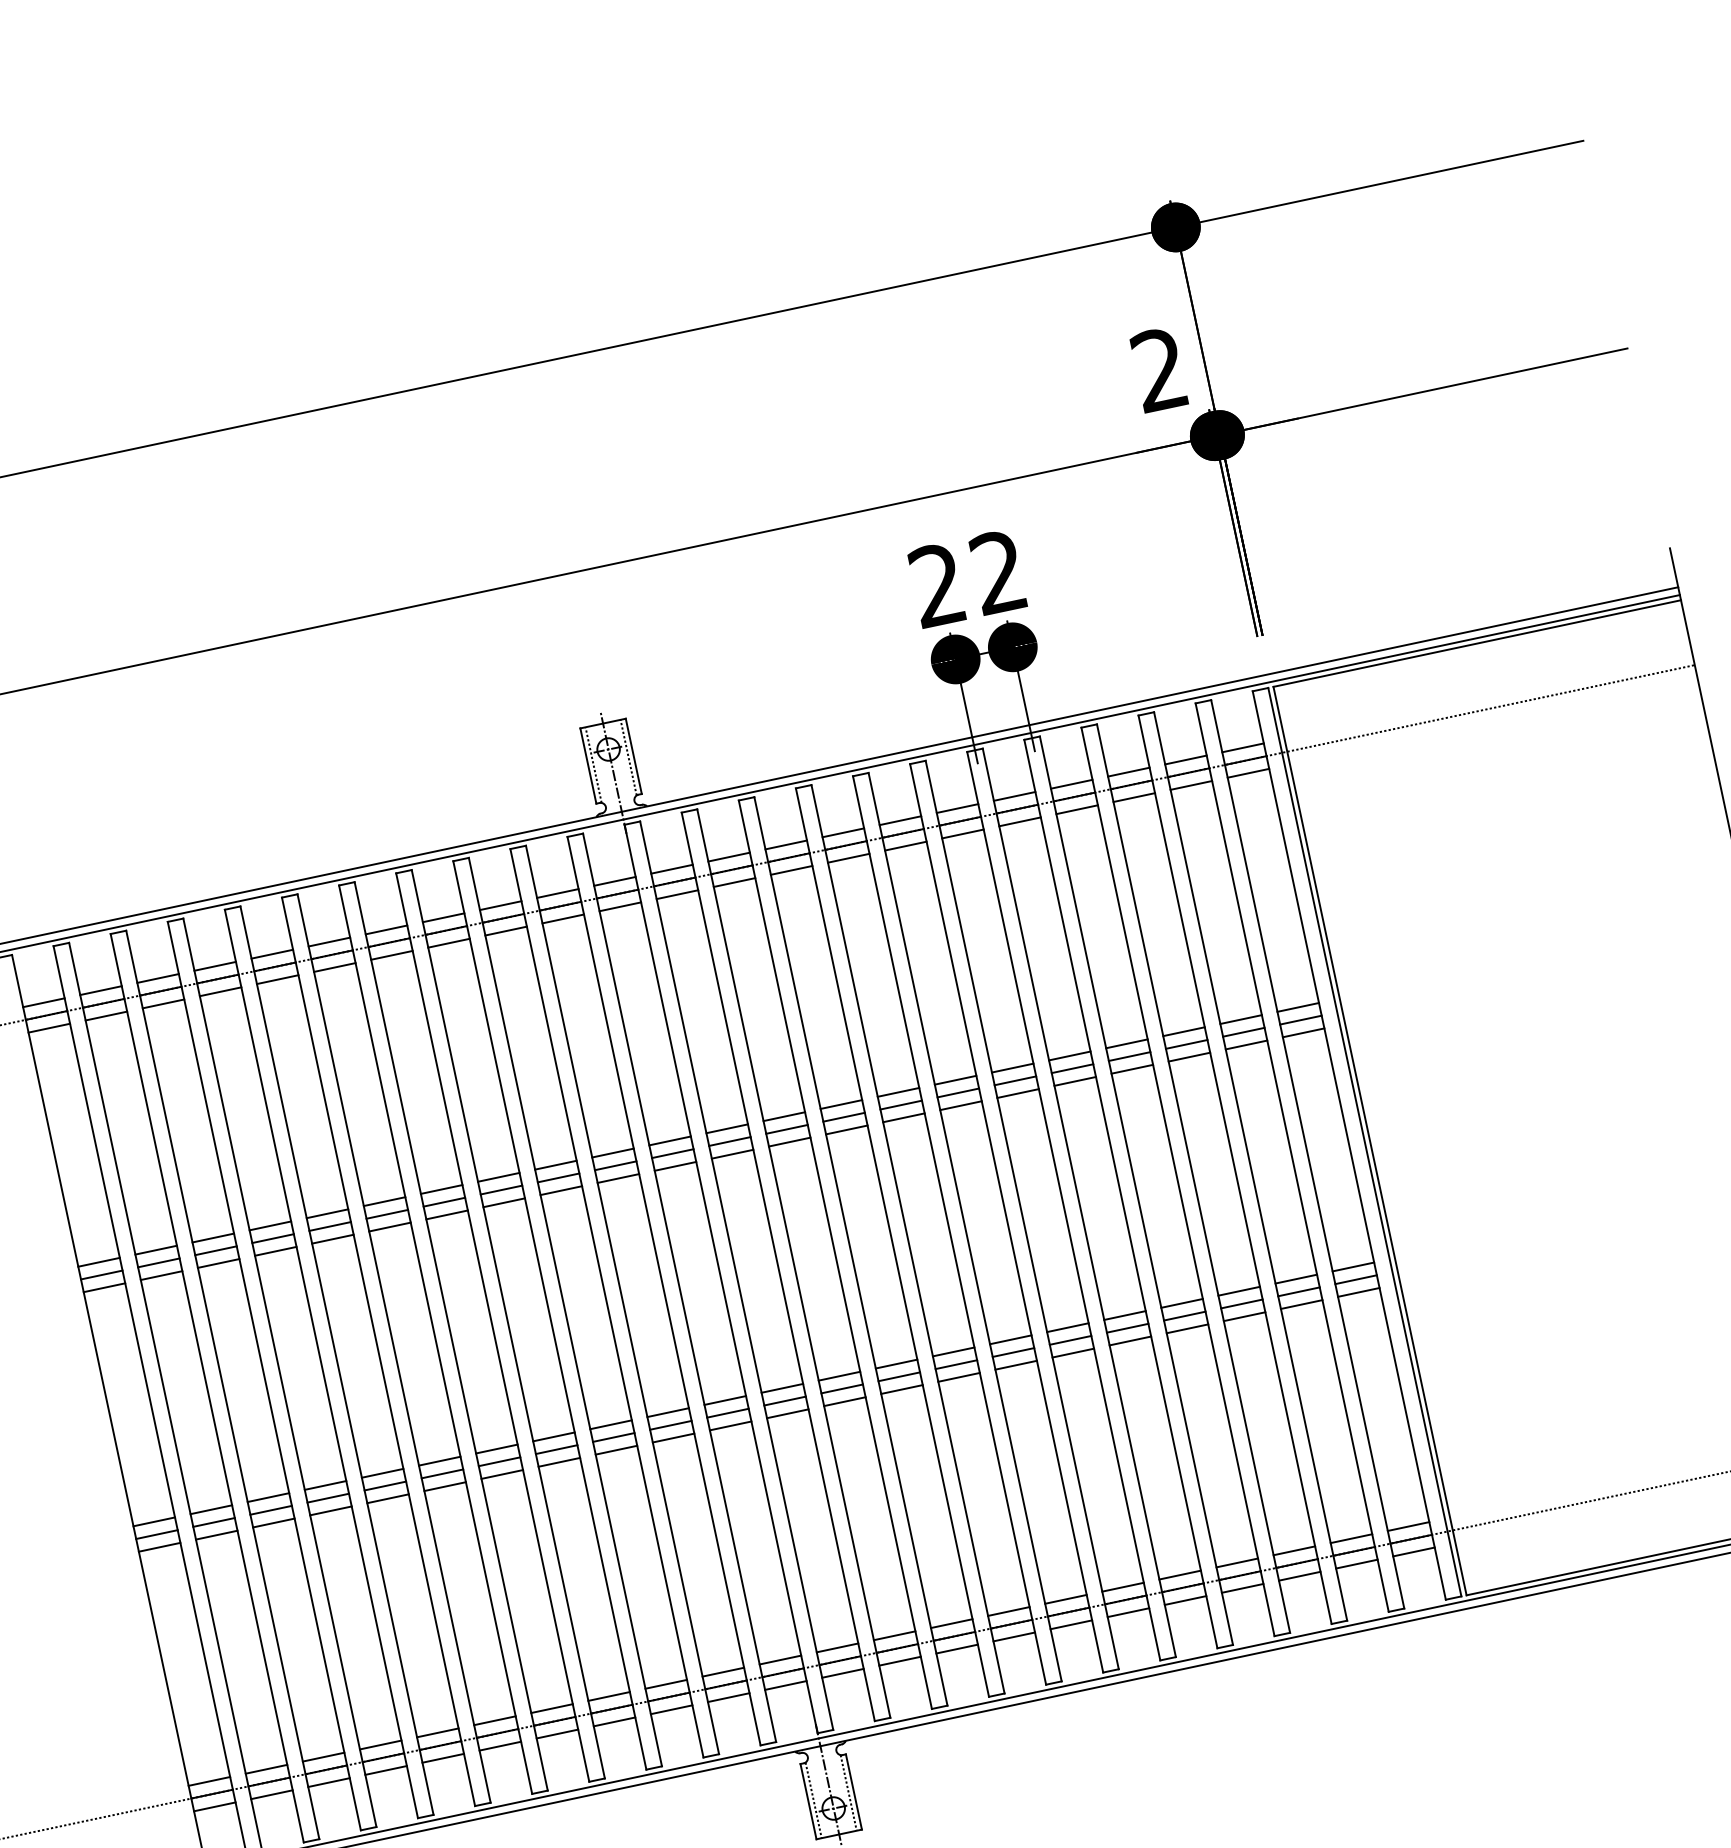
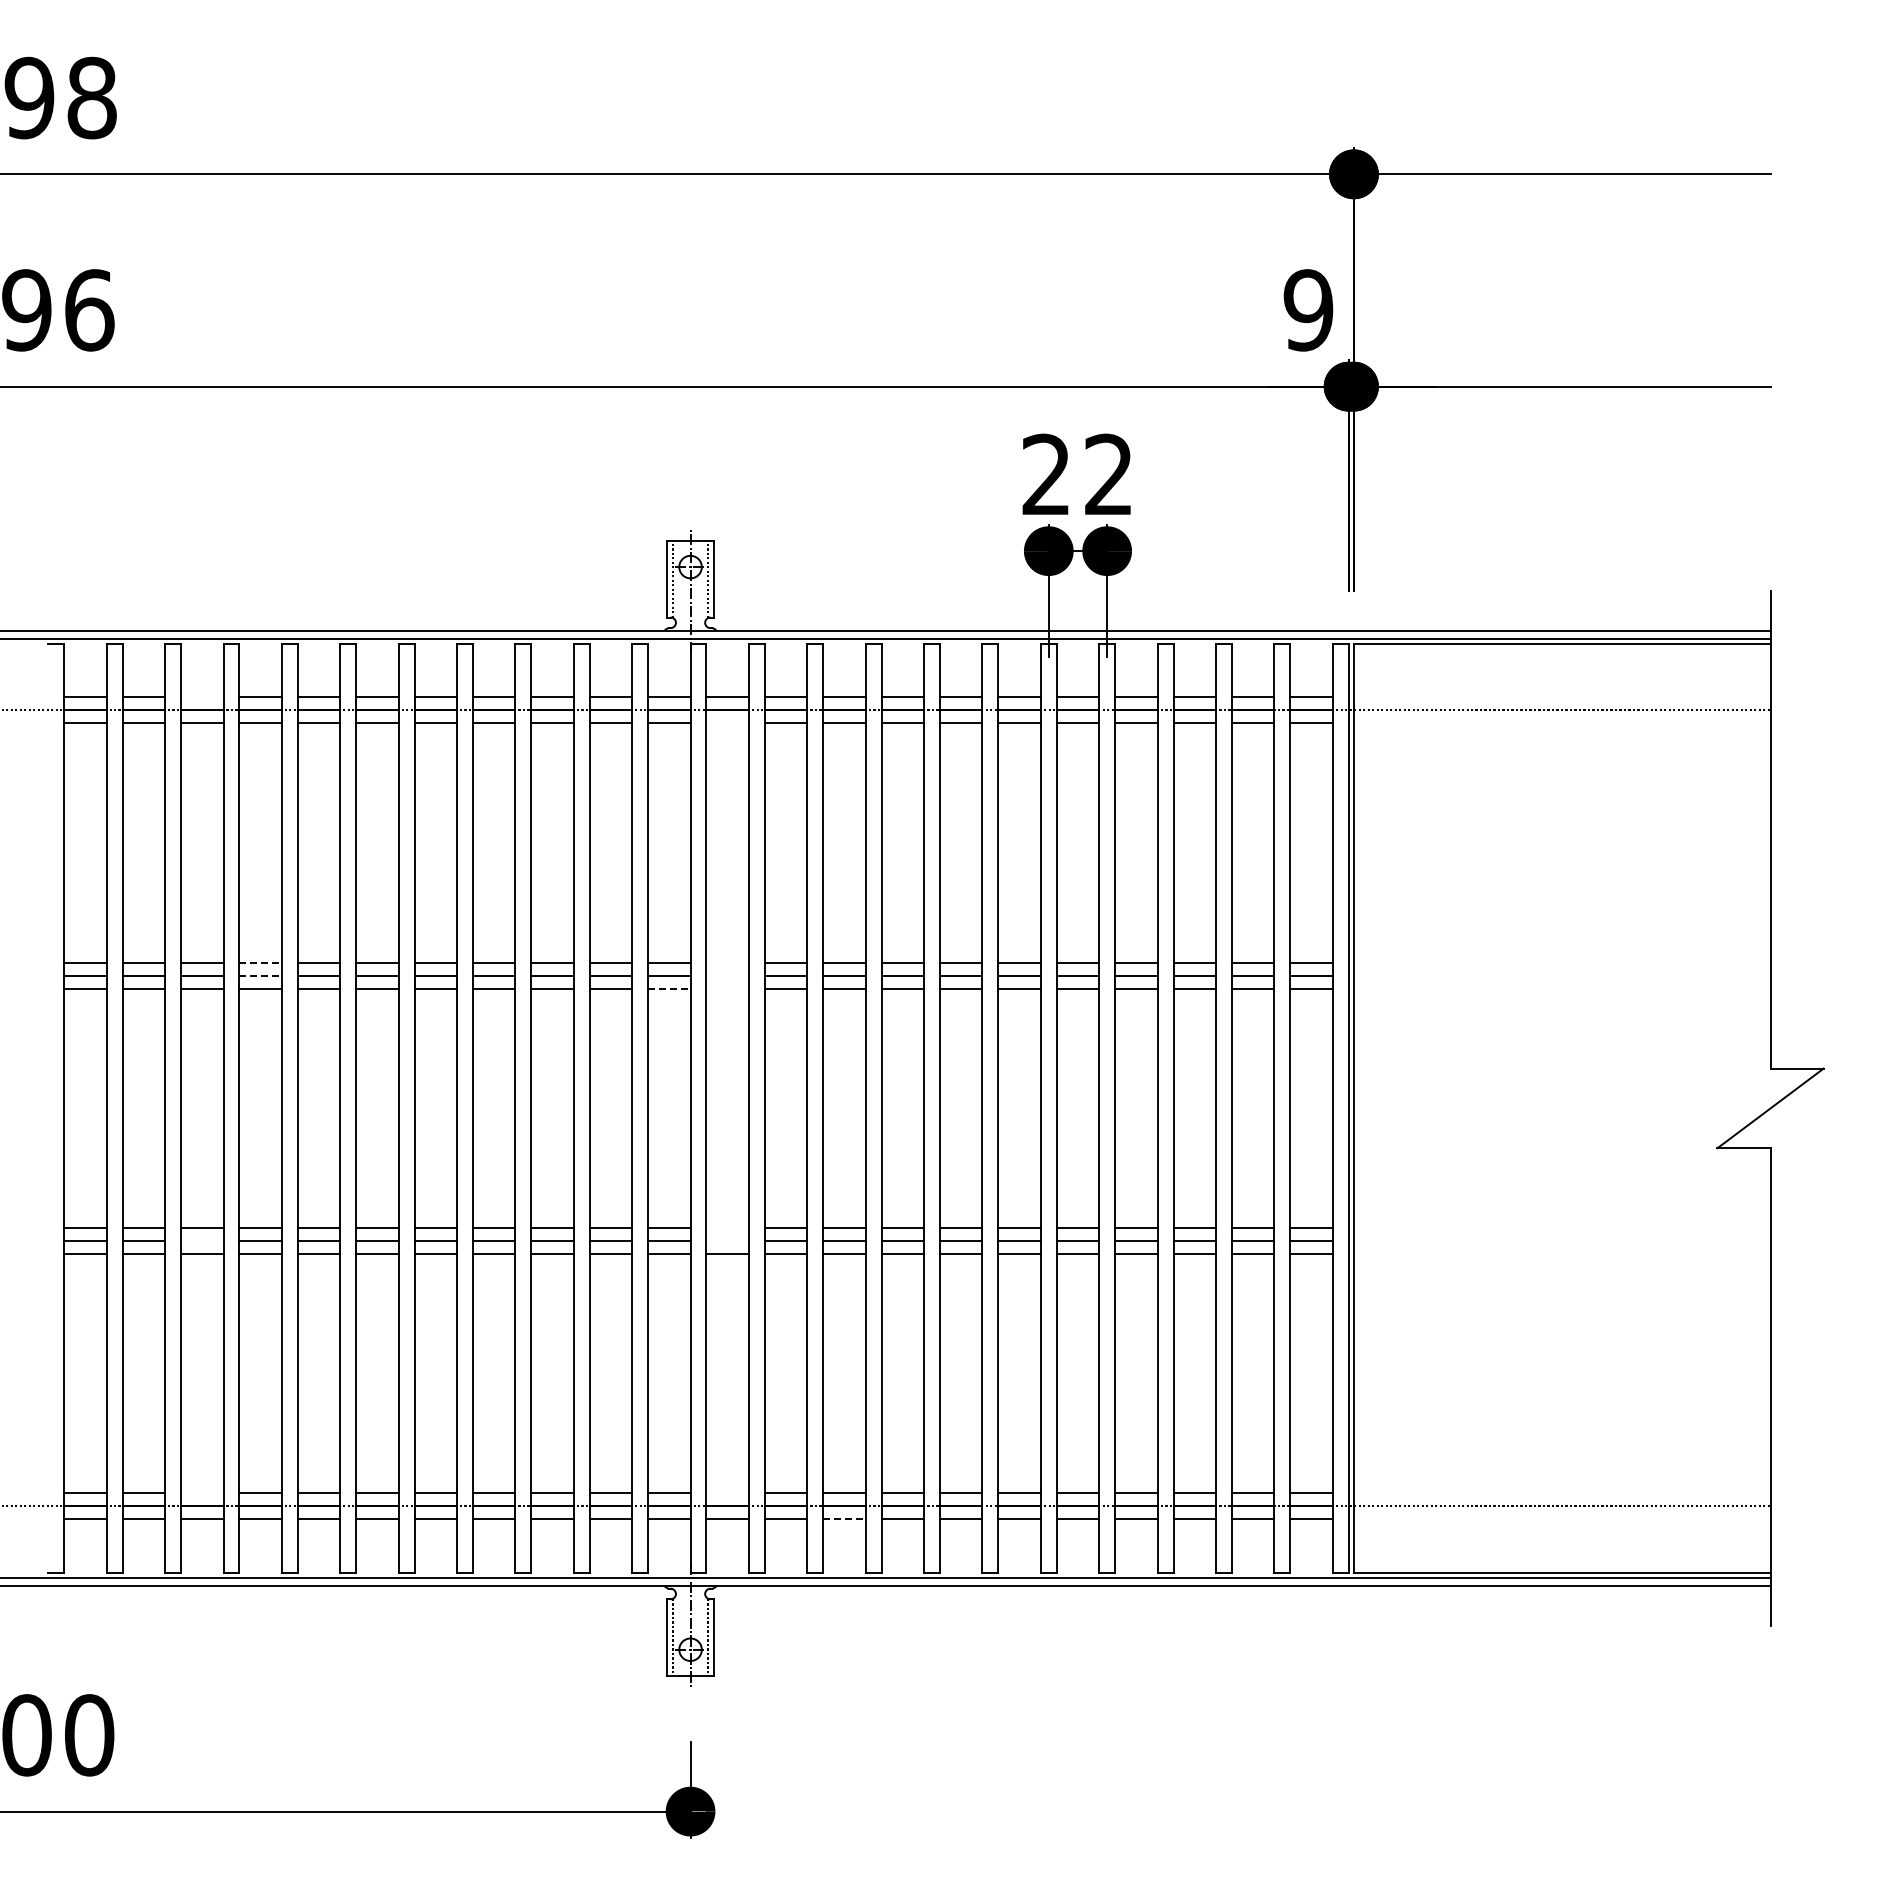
text: (1159, 370) -> (1308, 310), 2 -> 9
line: (677, 894) -> (727, 723), removed
line: (158, 978) -> (202, 697), removed
line: (726, 1128) -> (727, 962), removed
line: (729, 1141) -> (727, 975), removed
line: (732, 1154) -> (727, 988), removed
line: (675, 1166) -> (669, 988), solid -> dashed
line: (271, 1225) -> (261, 962), solid -> dashed
line: (273, 1238) -> (261, 975), solid -> dashed
line: (782, 1388) -> (727, 1228), removed
line: (784, 1401) -> (727, 1241), removed
line: (271, 1510) -> (202, 1241), removed
line: (837, 1648) -> (727, 1493), removed
line: (957, 1649) -> (844, 1519), solid -> dashed
line: (323, 1757) -> (202, 1493), removed

